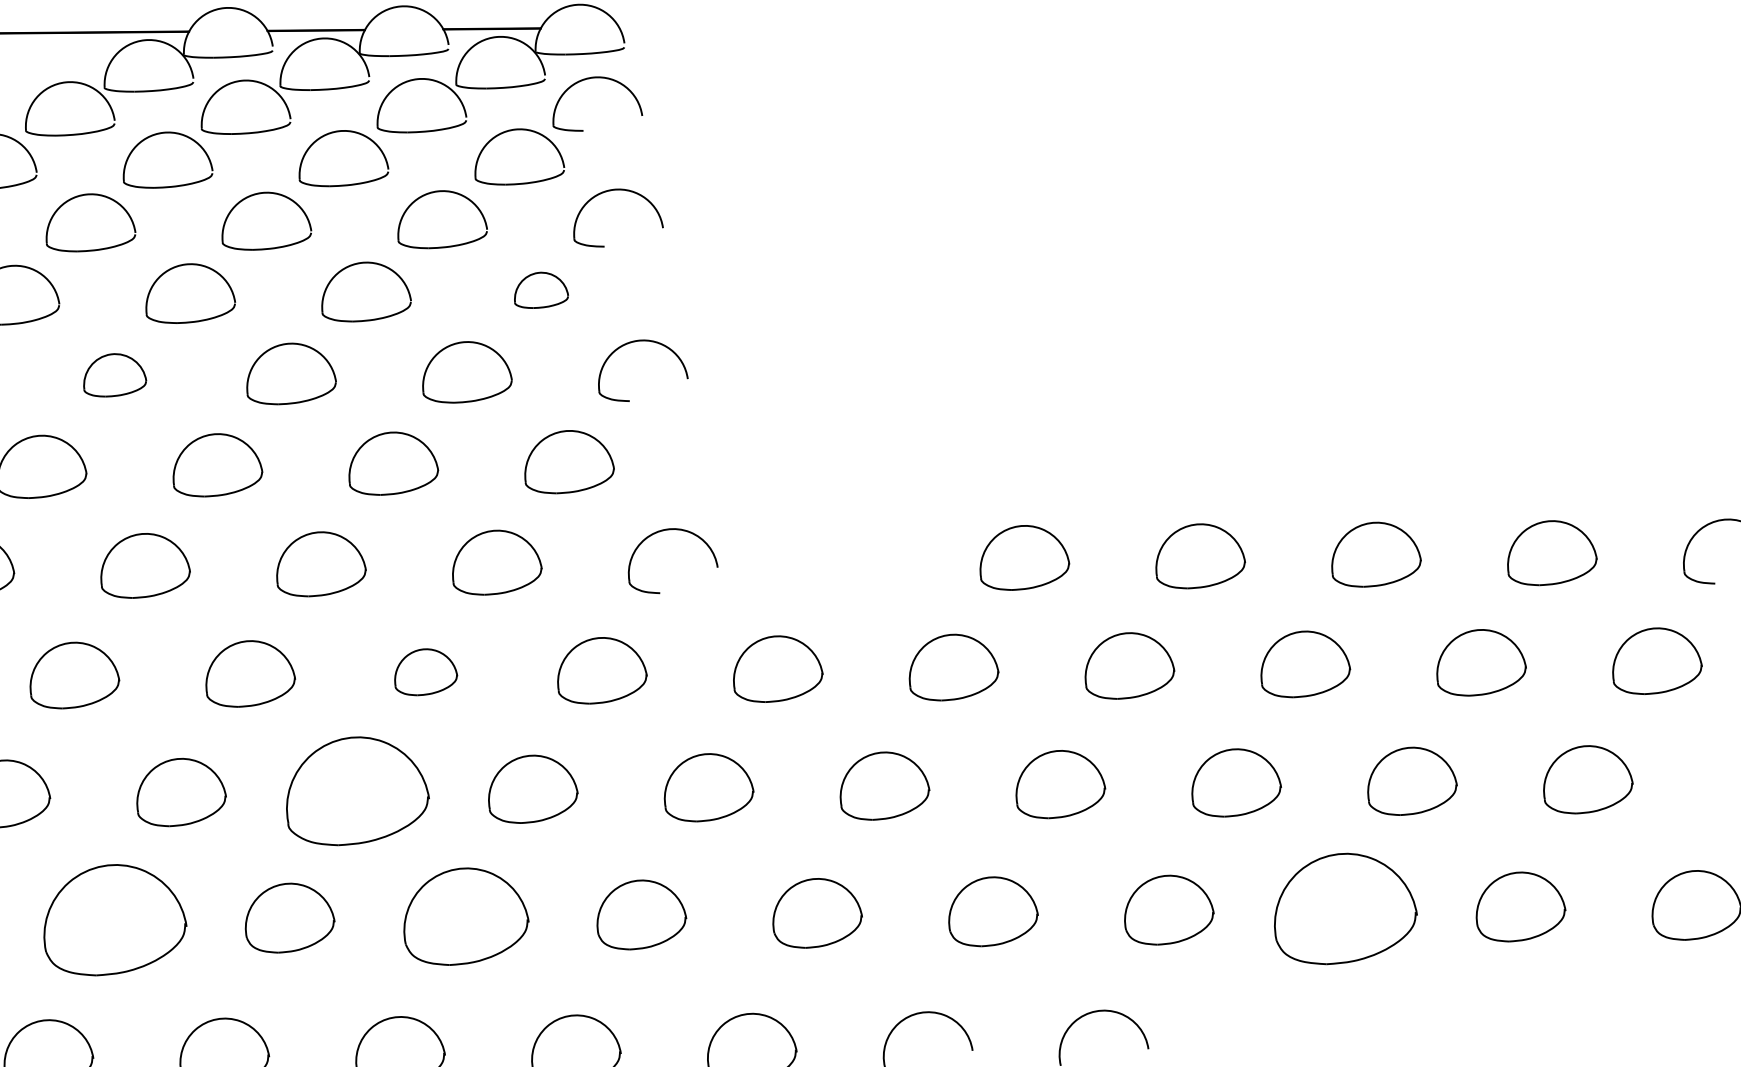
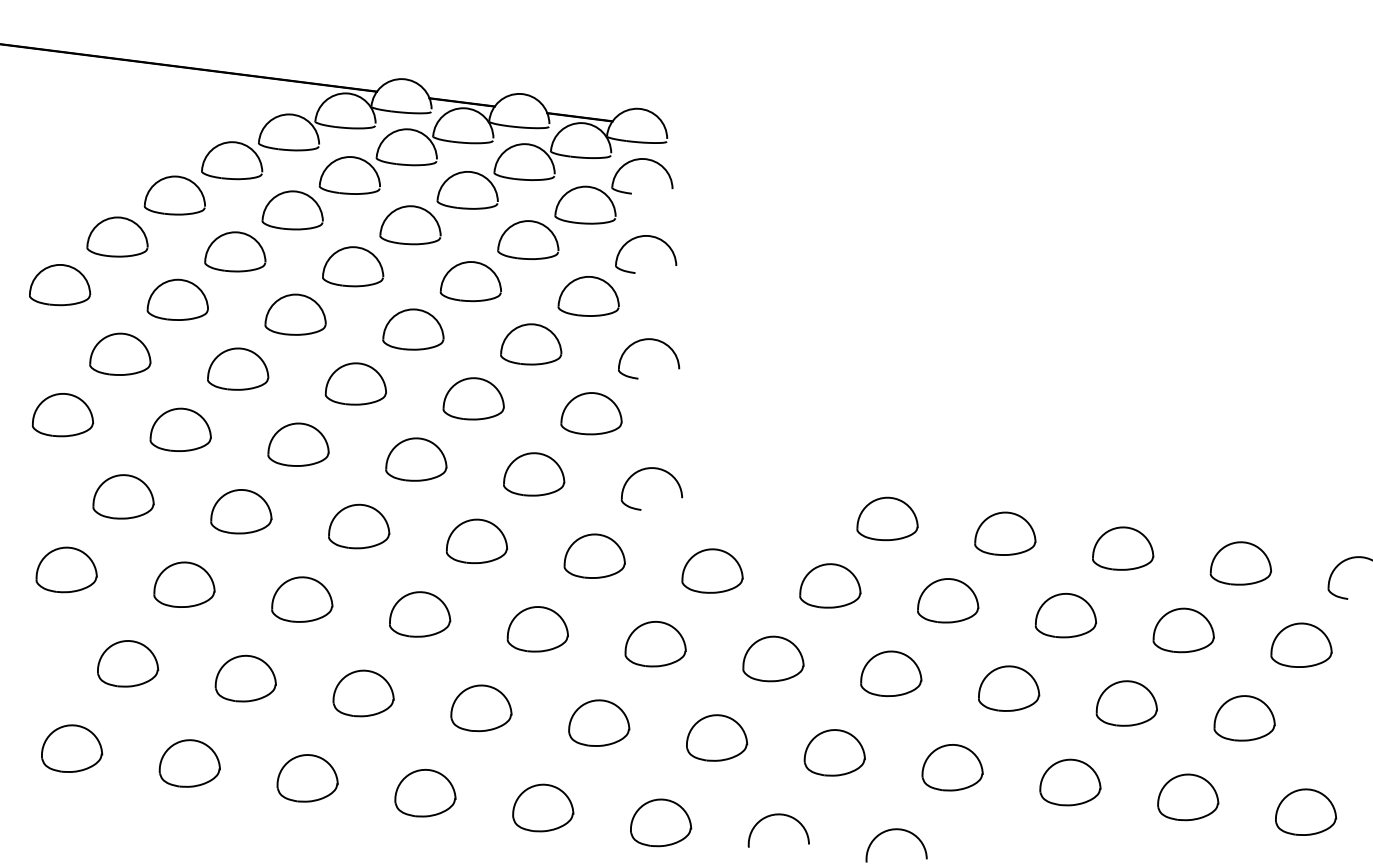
part: (540, 290) -> (588, 296), size x1.67
part: (113, 374) -> (295, 314), size x1.43
part: (424, 672) -> (476, 541), size x1.43
part: (356, 790) -> (420, 614), size x0.62
part: (1344, 907) -> (1070, 782), size x0.62
part: (464, 916) -> (481, 708), size x0.71
part: (112, 919) -> (245, 678), size x0.62

